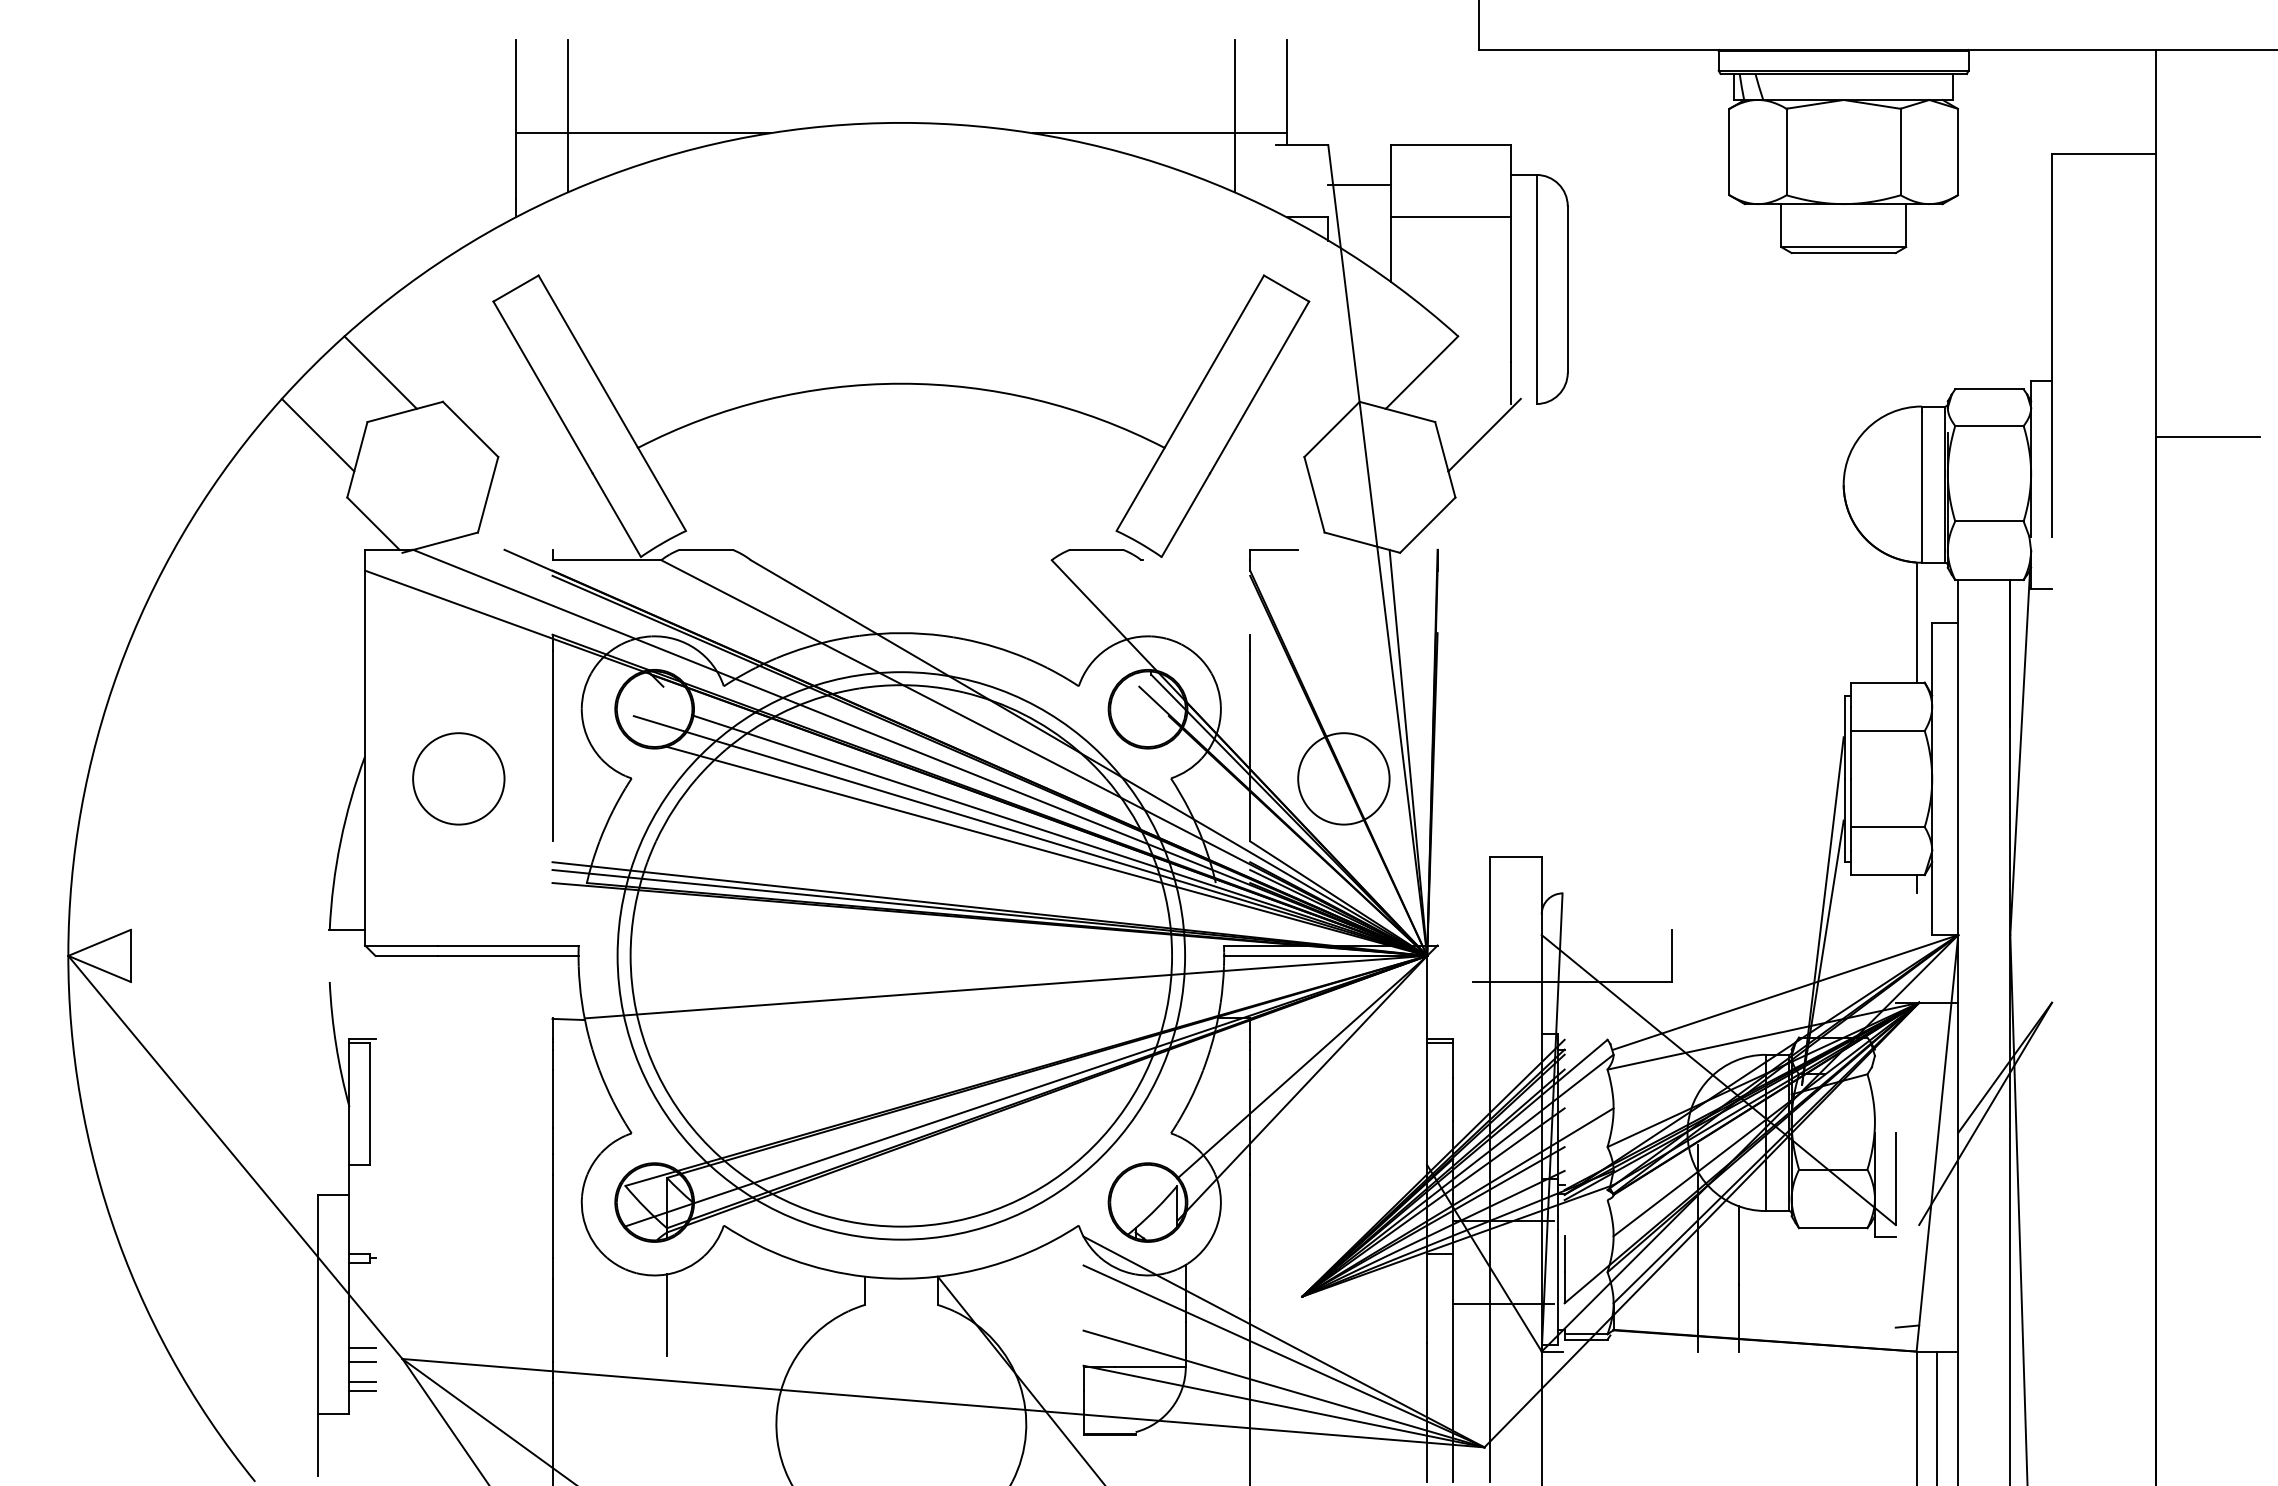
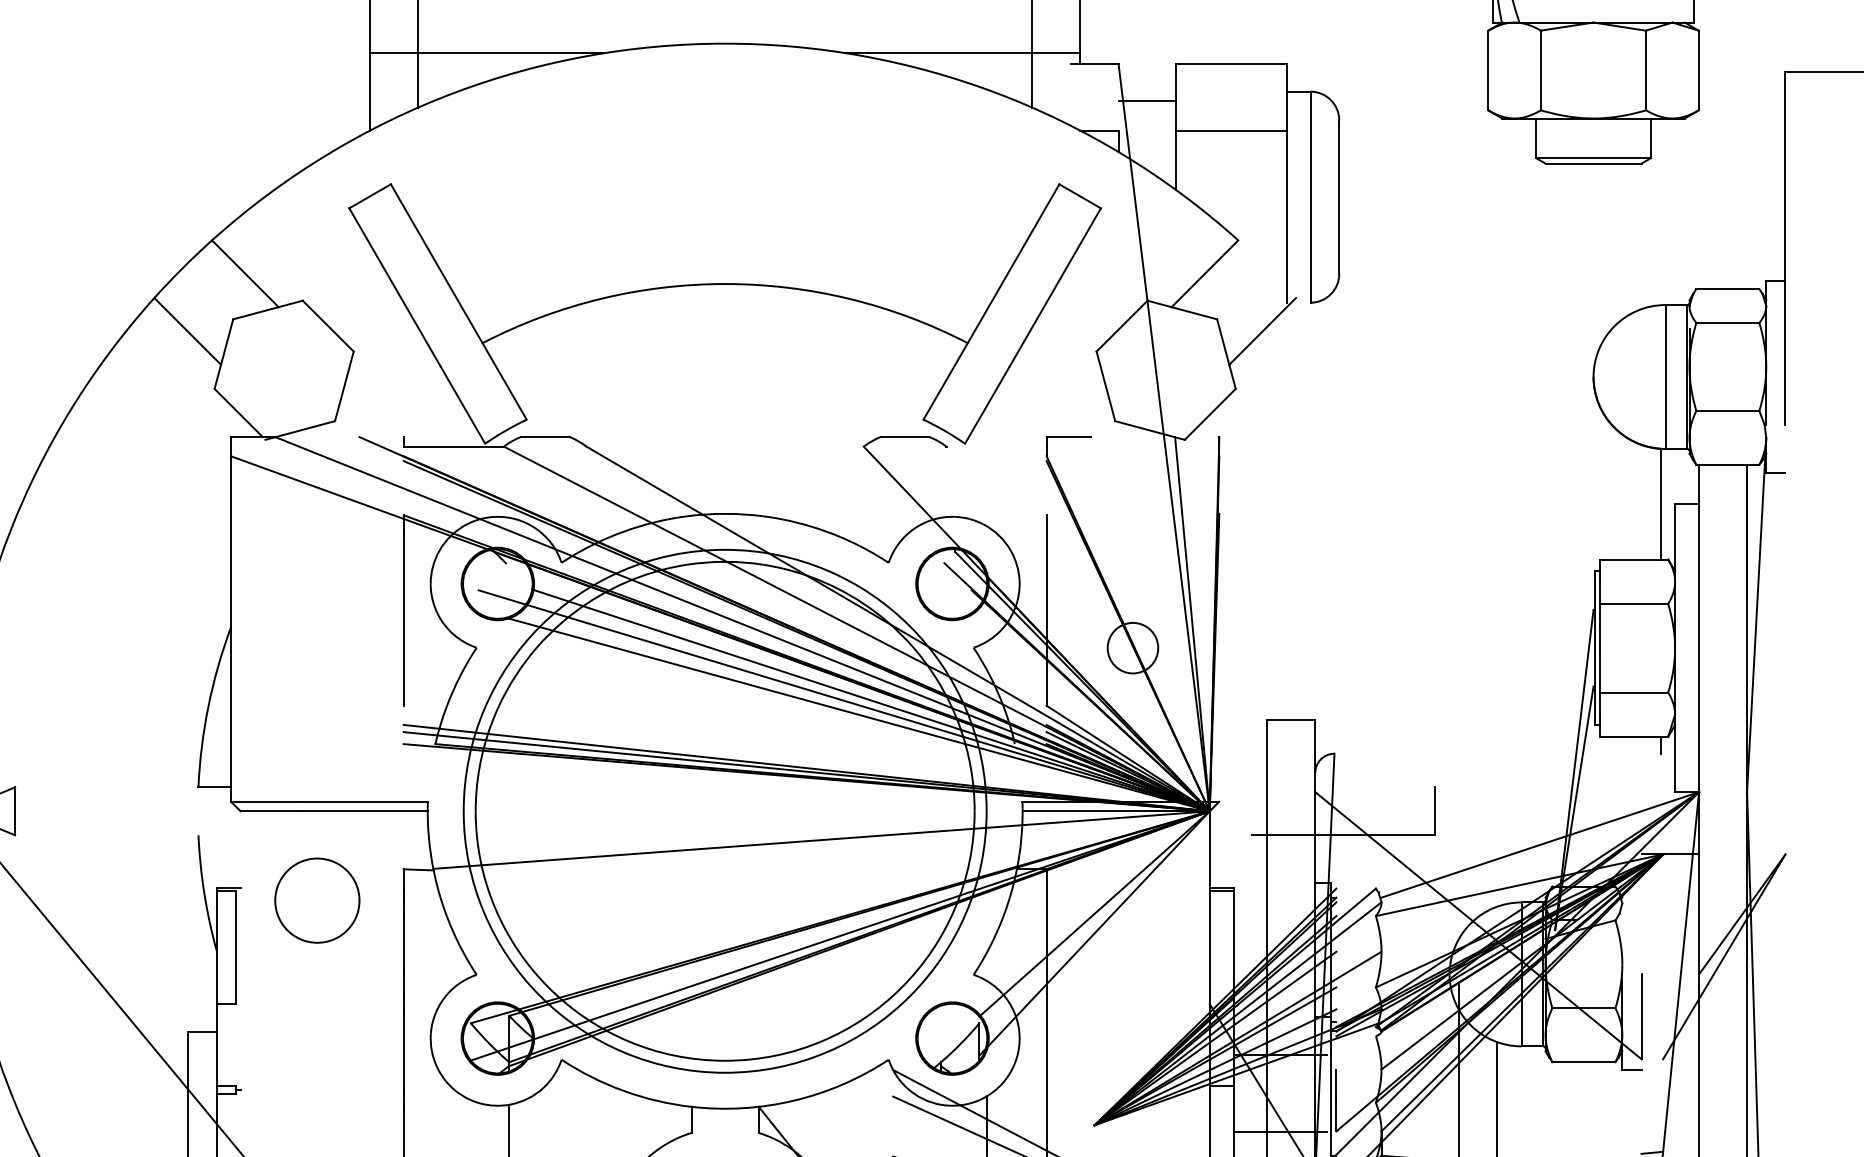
circle: (458, 778) -> (317, 900), moved
circle: (1343, 778) -> (1132, 647), size x0.6

